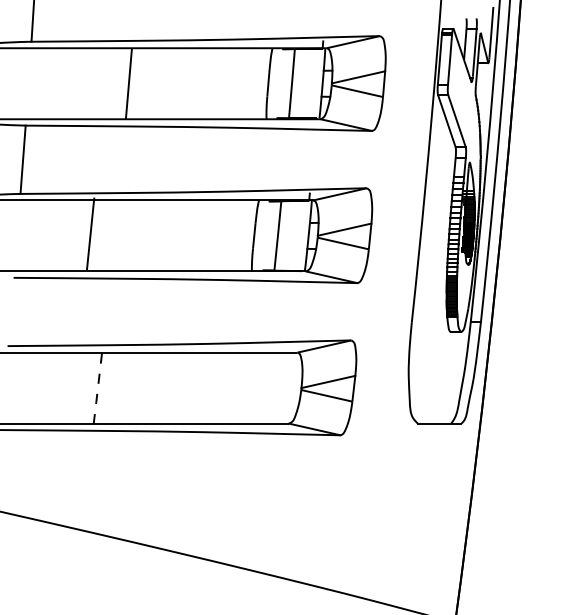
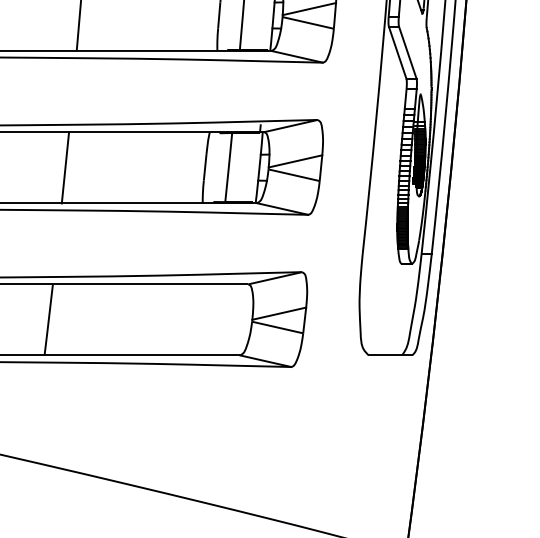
line: (90, 233) -> (65, 167), moved
line: (97, 388) -> (48, 320), dashed -> solid

